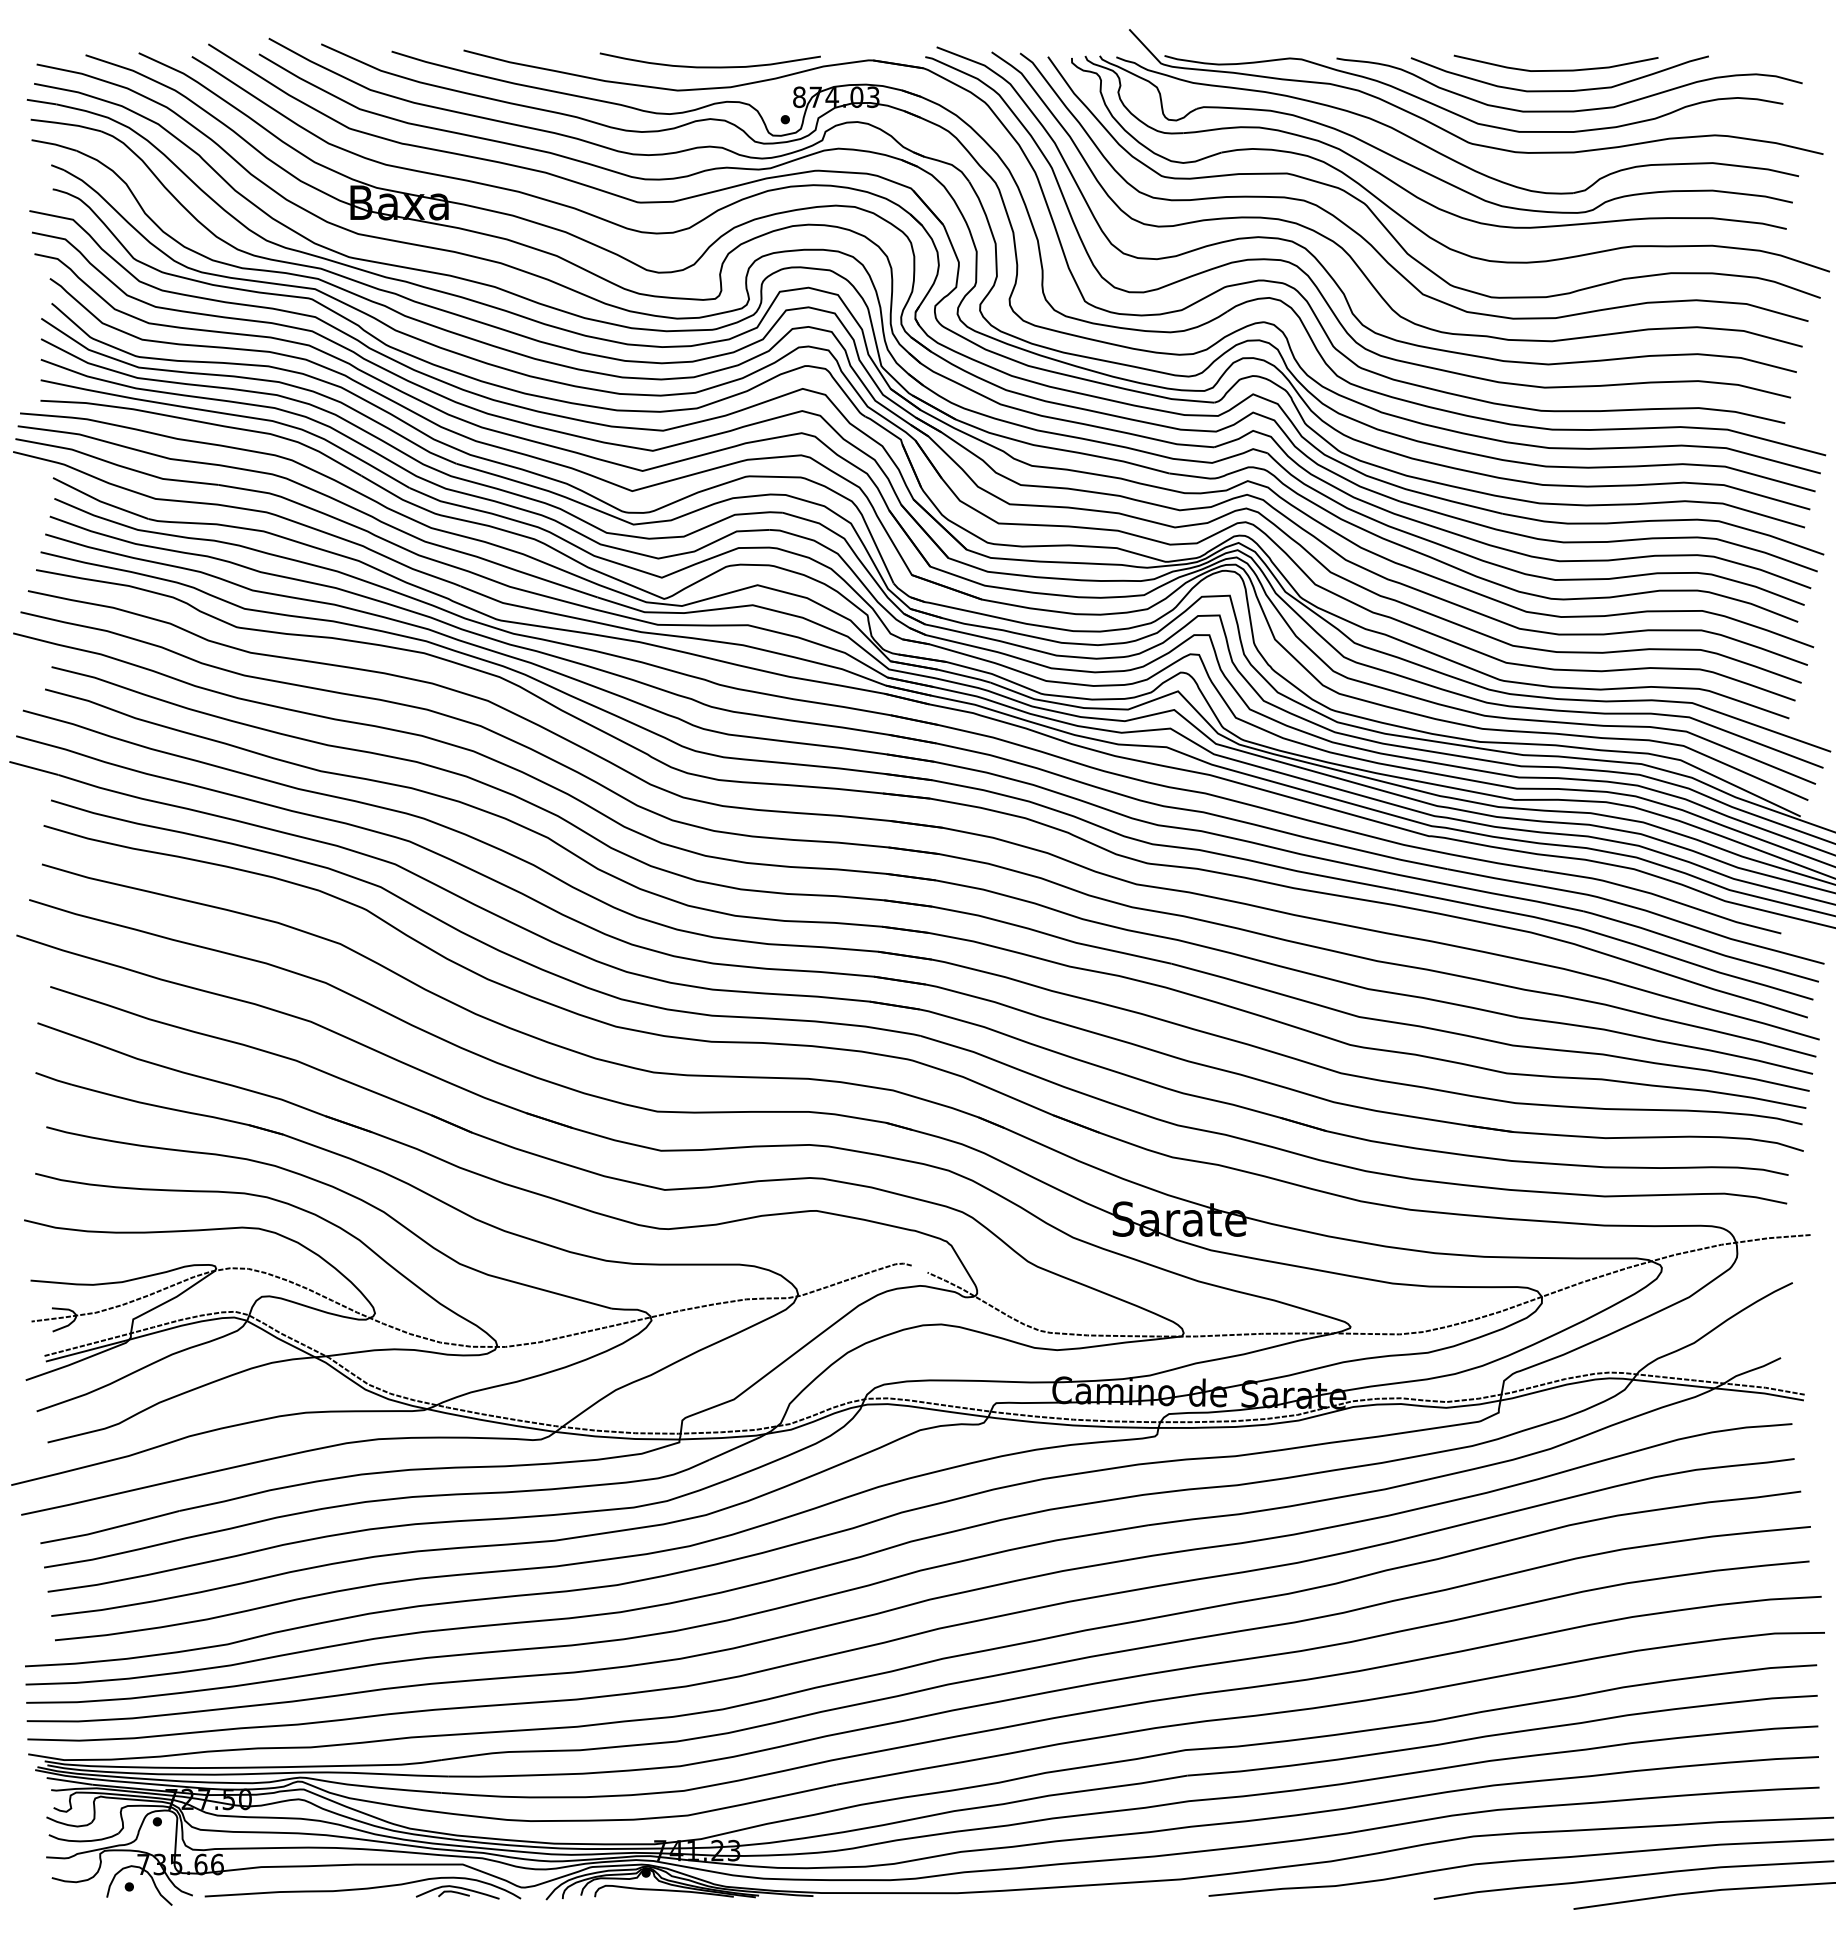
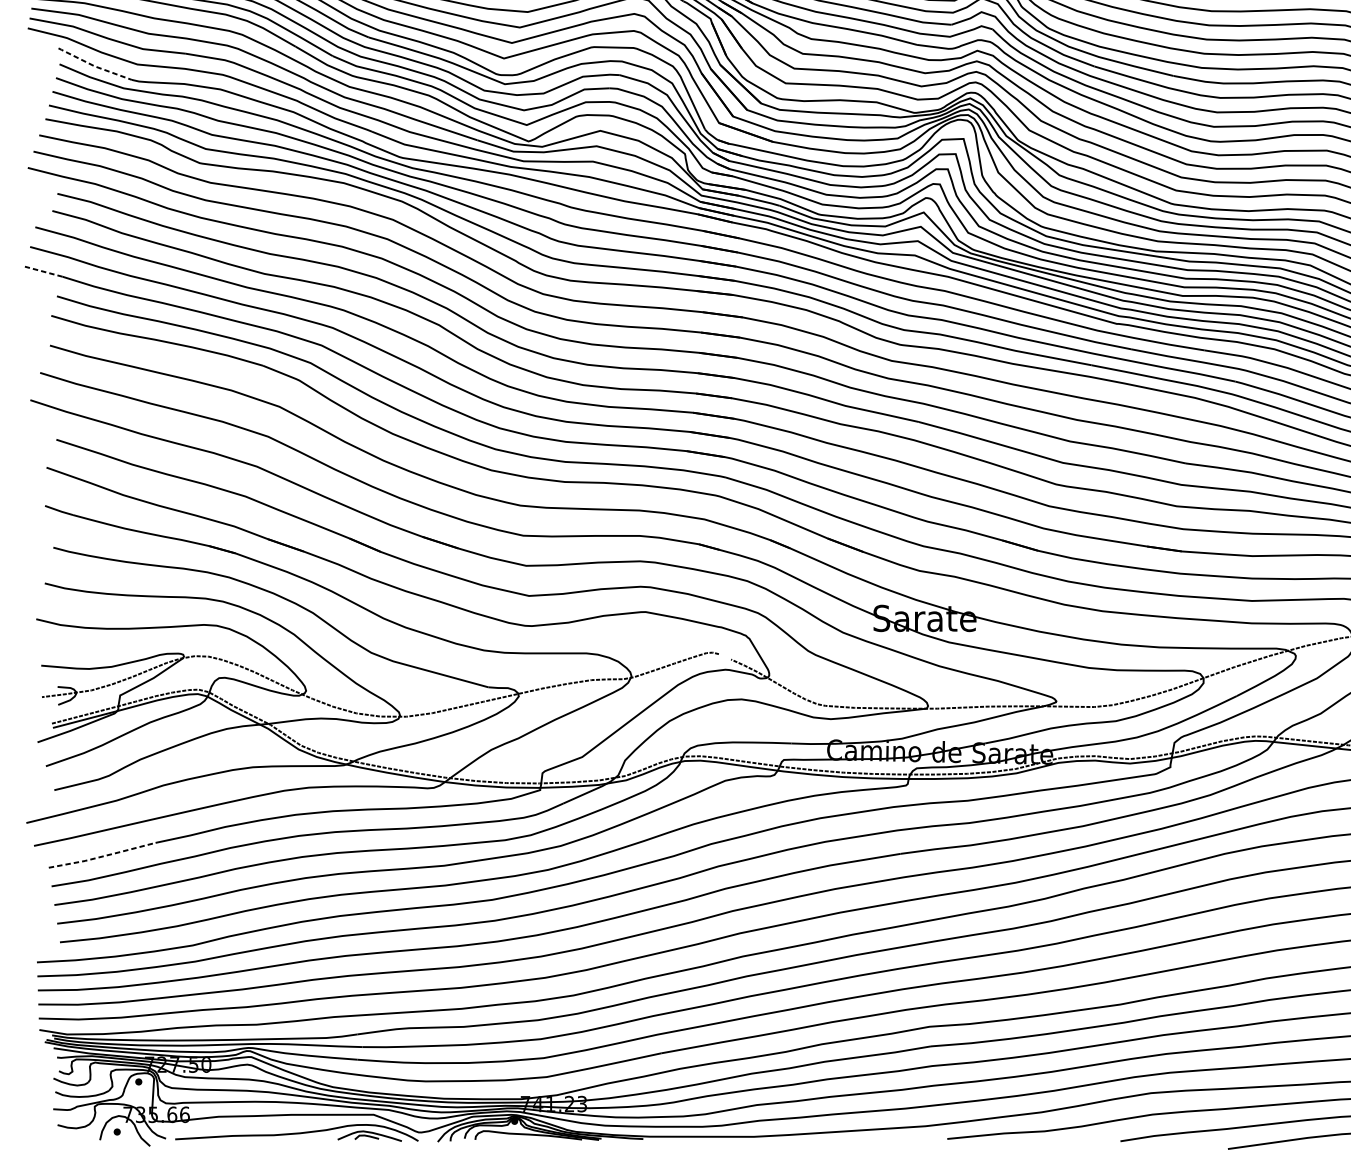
line: (99, 500) -> (94, 65), solid -> dashed
line: (33, 768) -> (43, 271), solid -> dashed
line: (110, 1528) -> (102, 856), solid -> dashed

